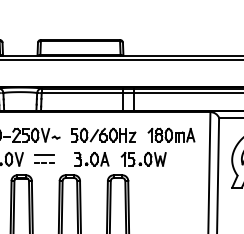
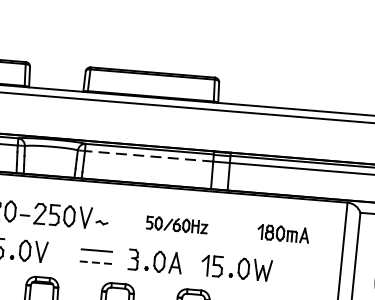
line: (82, 93) -> (149, 156), solid -> dashed
part: (103, 134) -> (176, 223), size x0.6
part: (171, 134) -> (283, 232), size x0.7
part: (44, 158) -> (96, 255), moved

